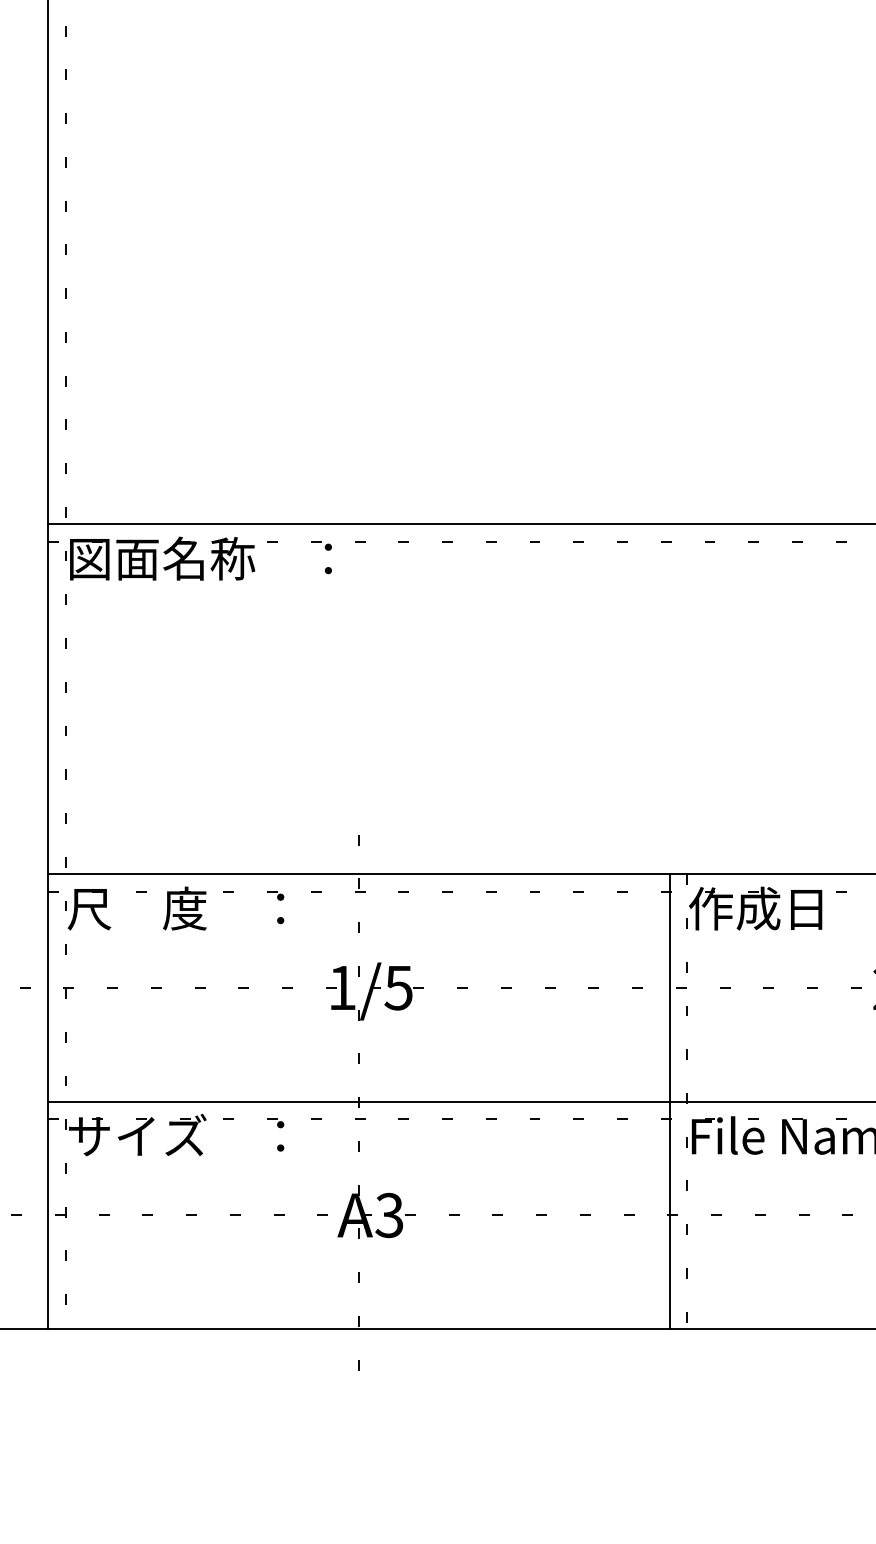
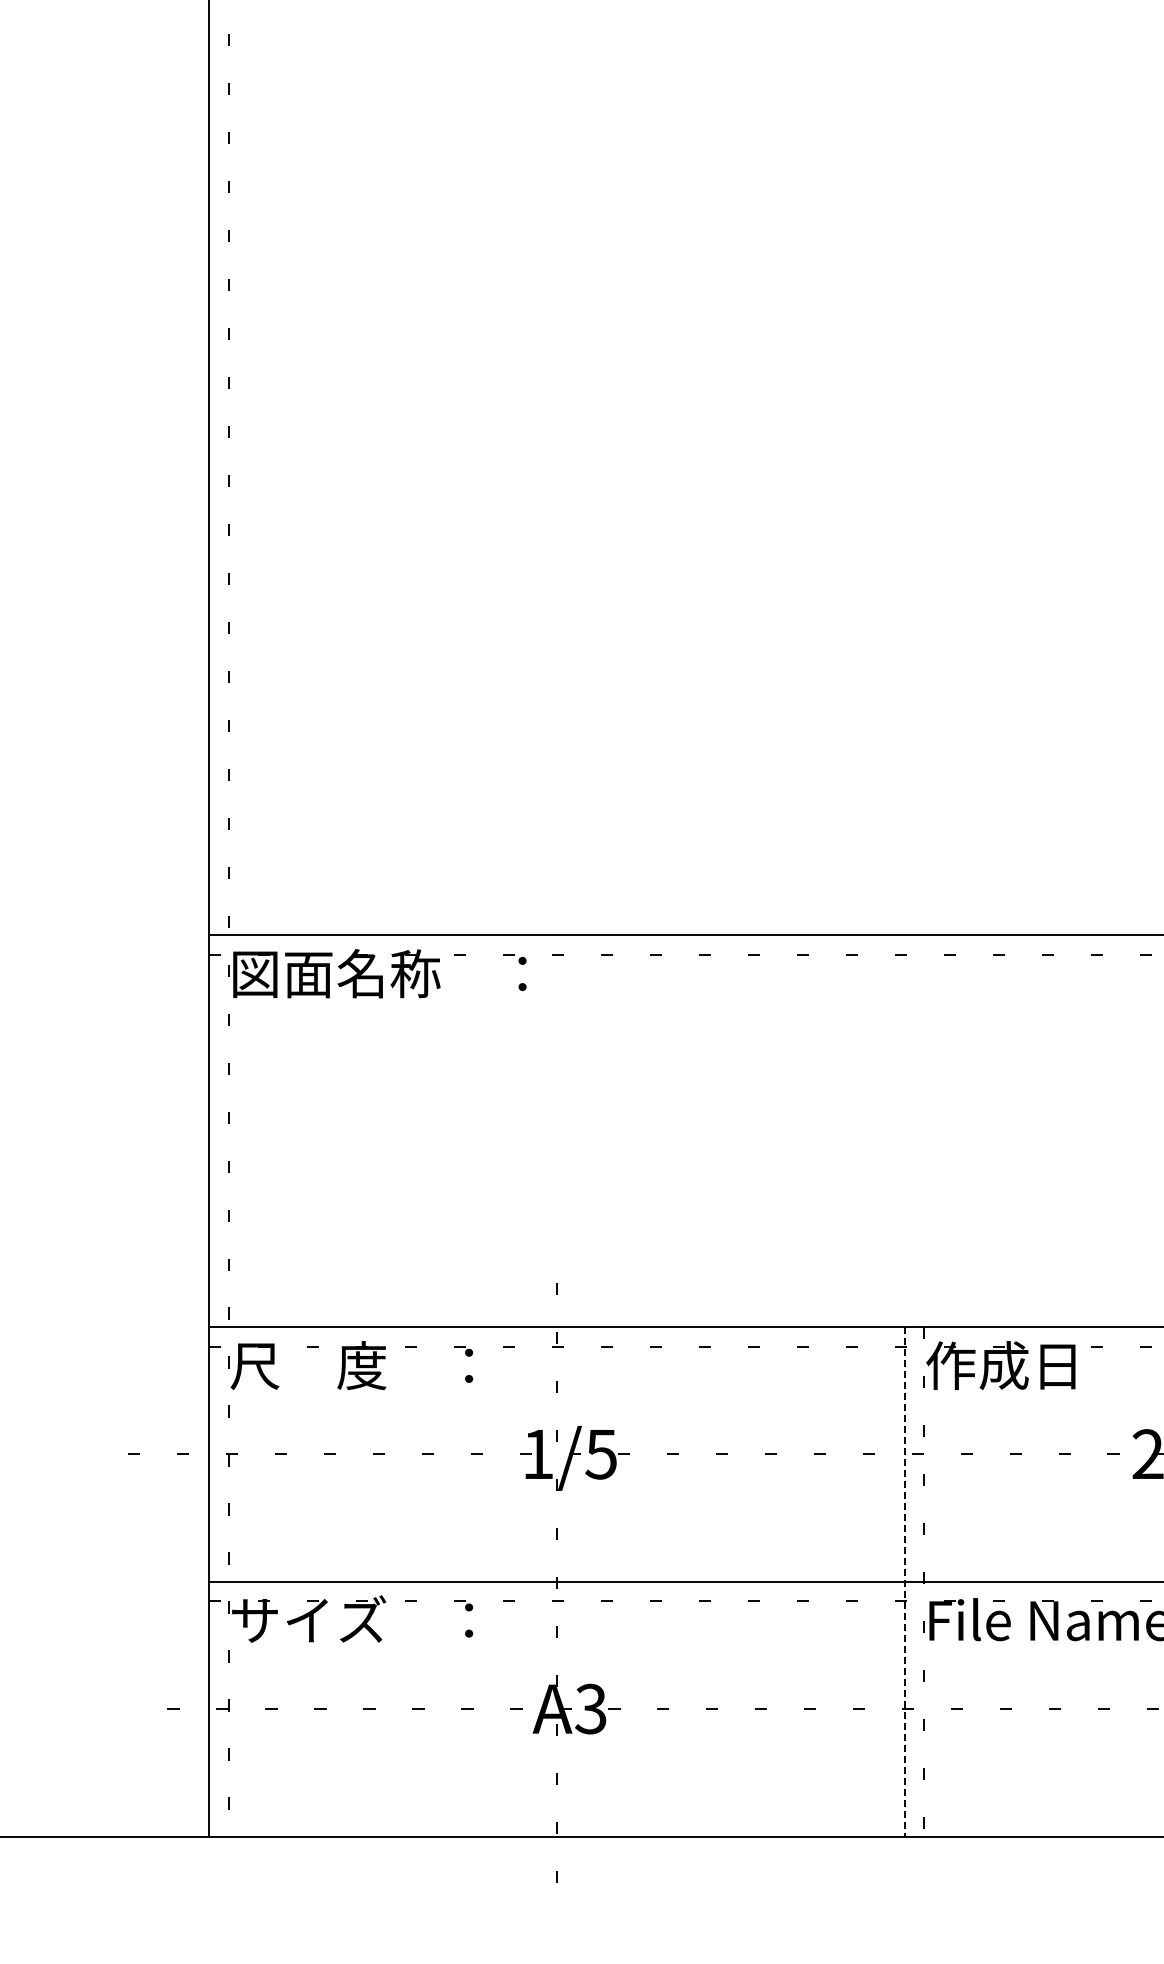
line: (669, 1101) -> (904, 1581), solid -> dashed

